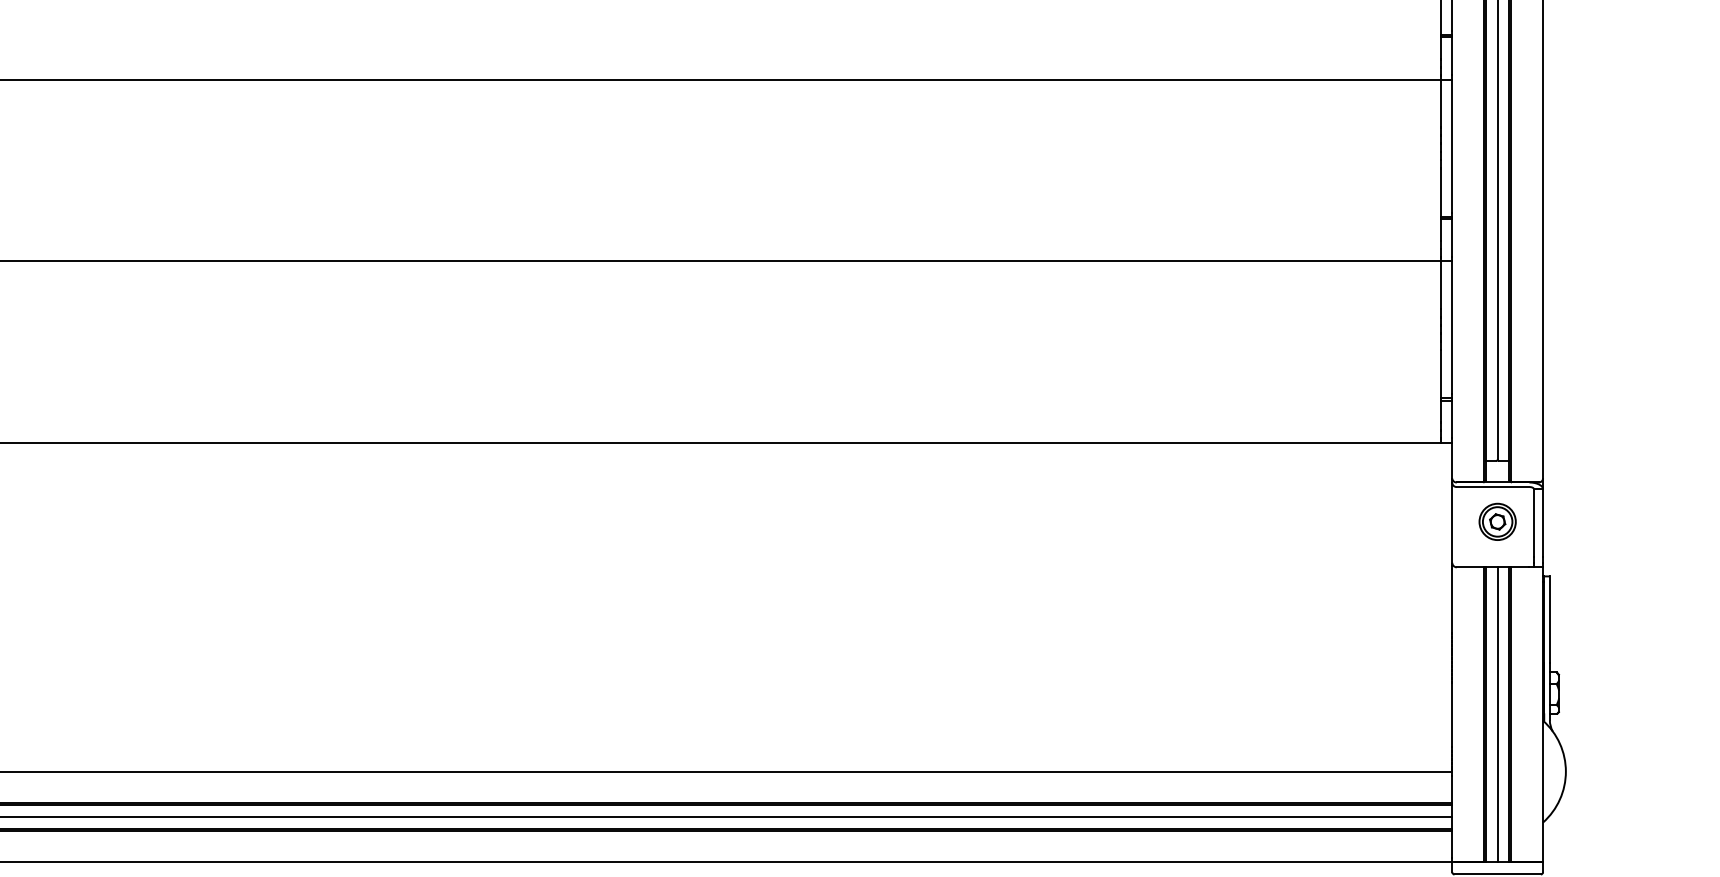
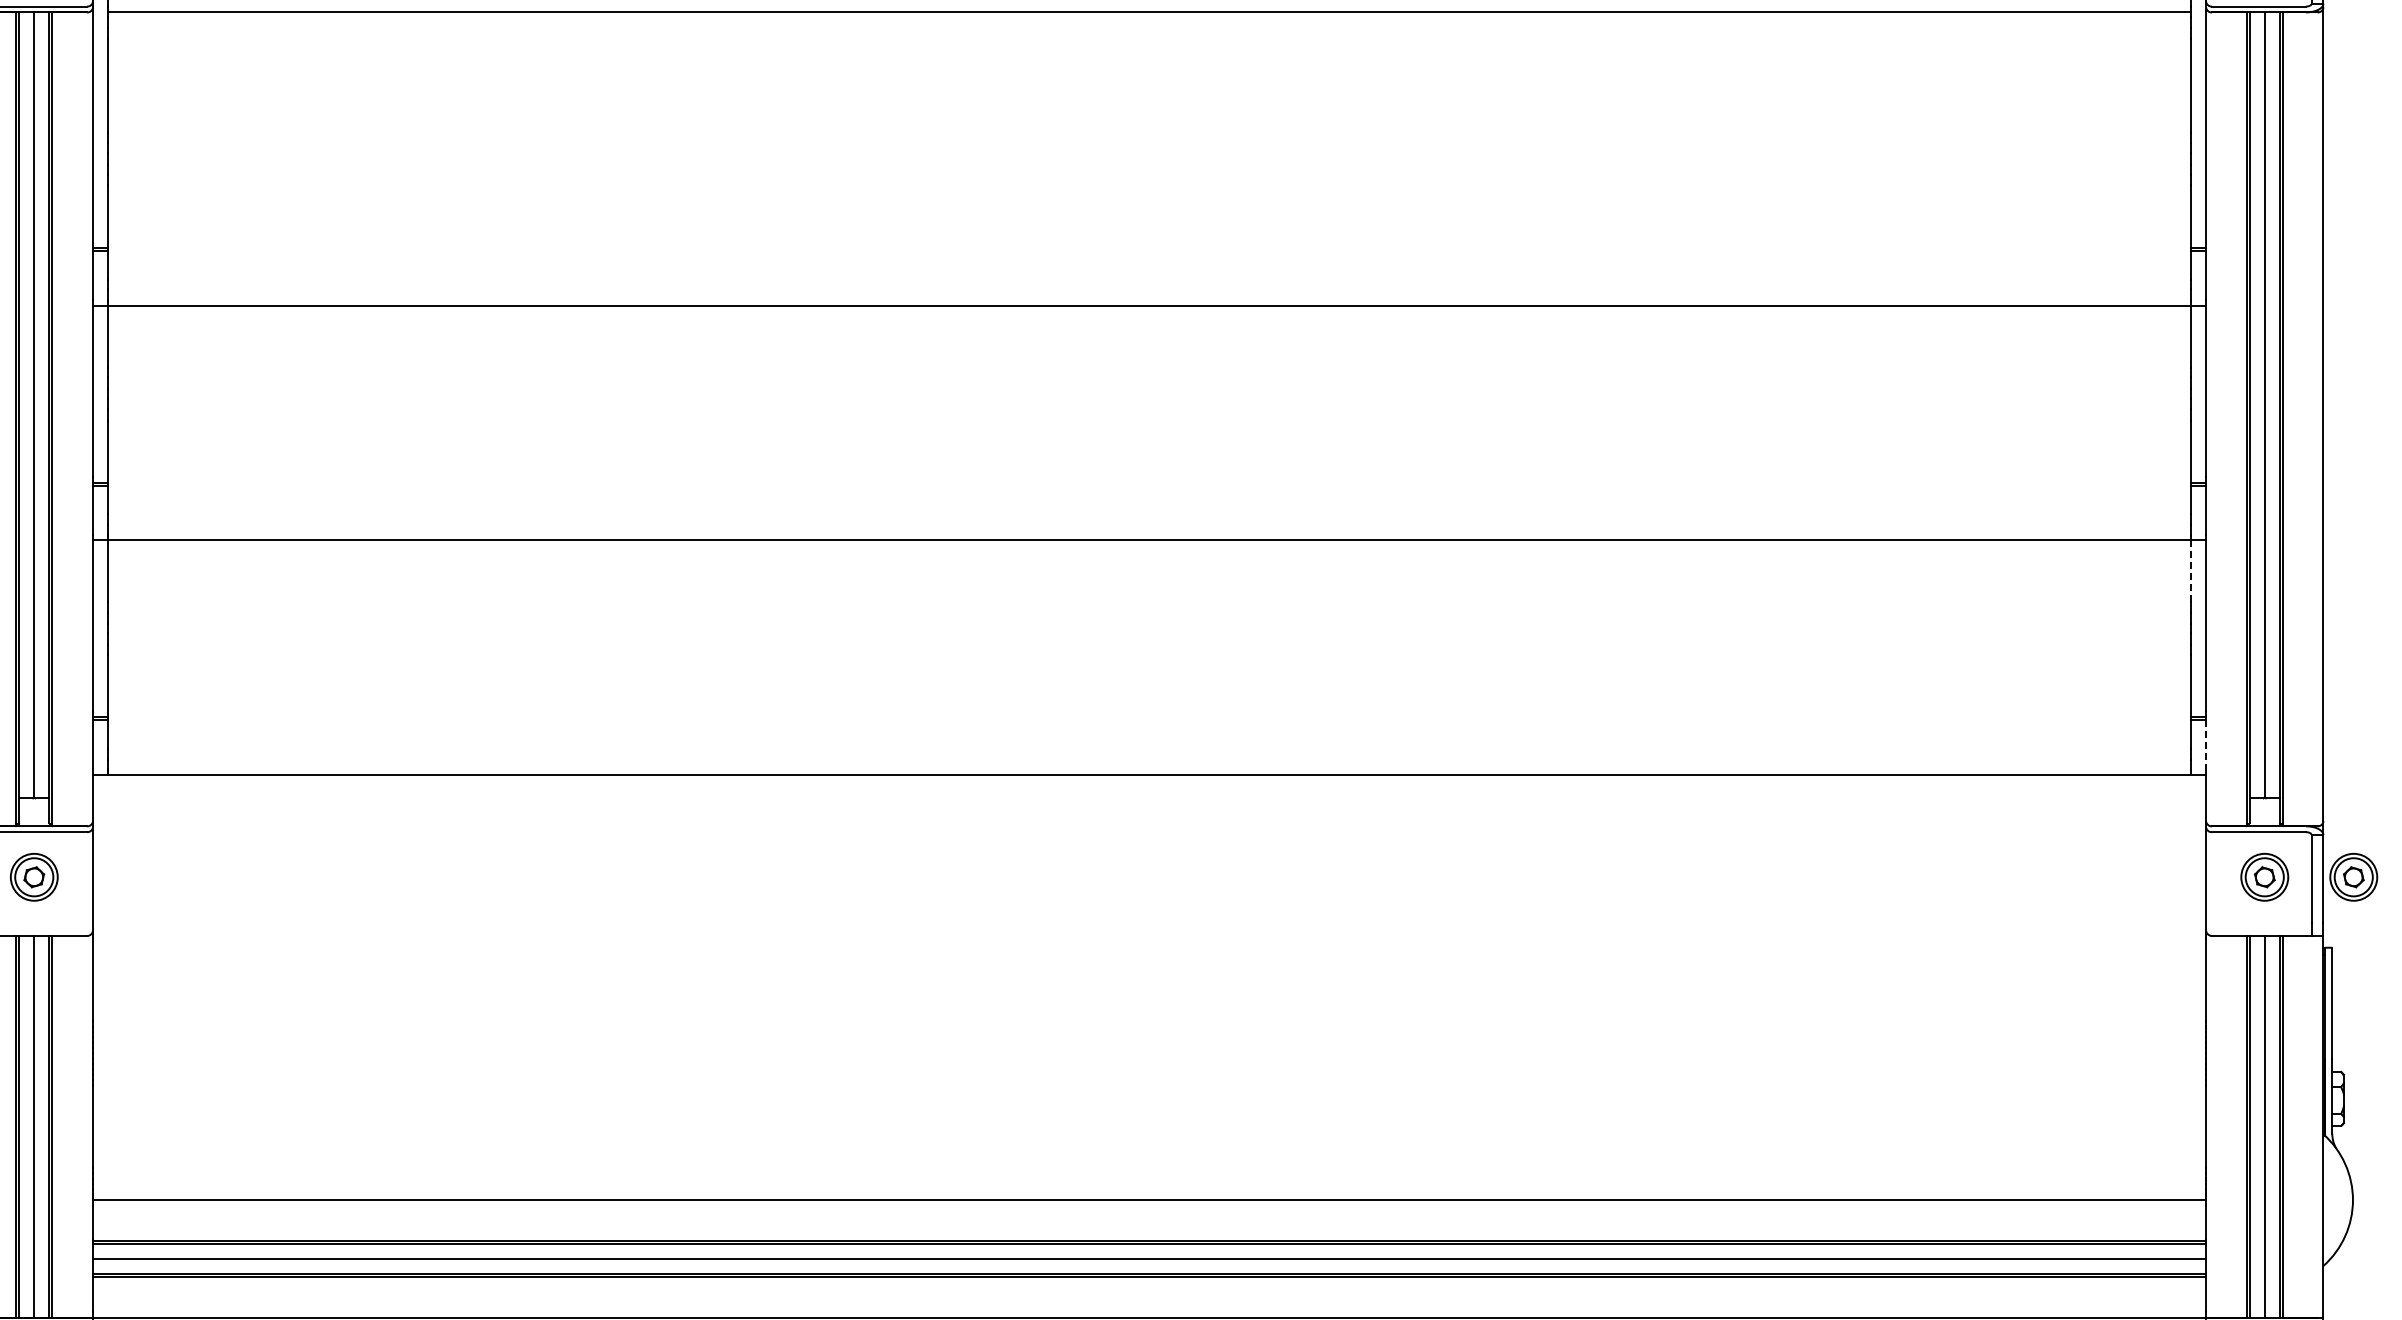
line: (1440, 284) -> (2191, 570), solid -> dashed
line: (1452, 419) -> (2206, 745), solid -> dashed
part: (1566, 521) -> (2353, 876), added

